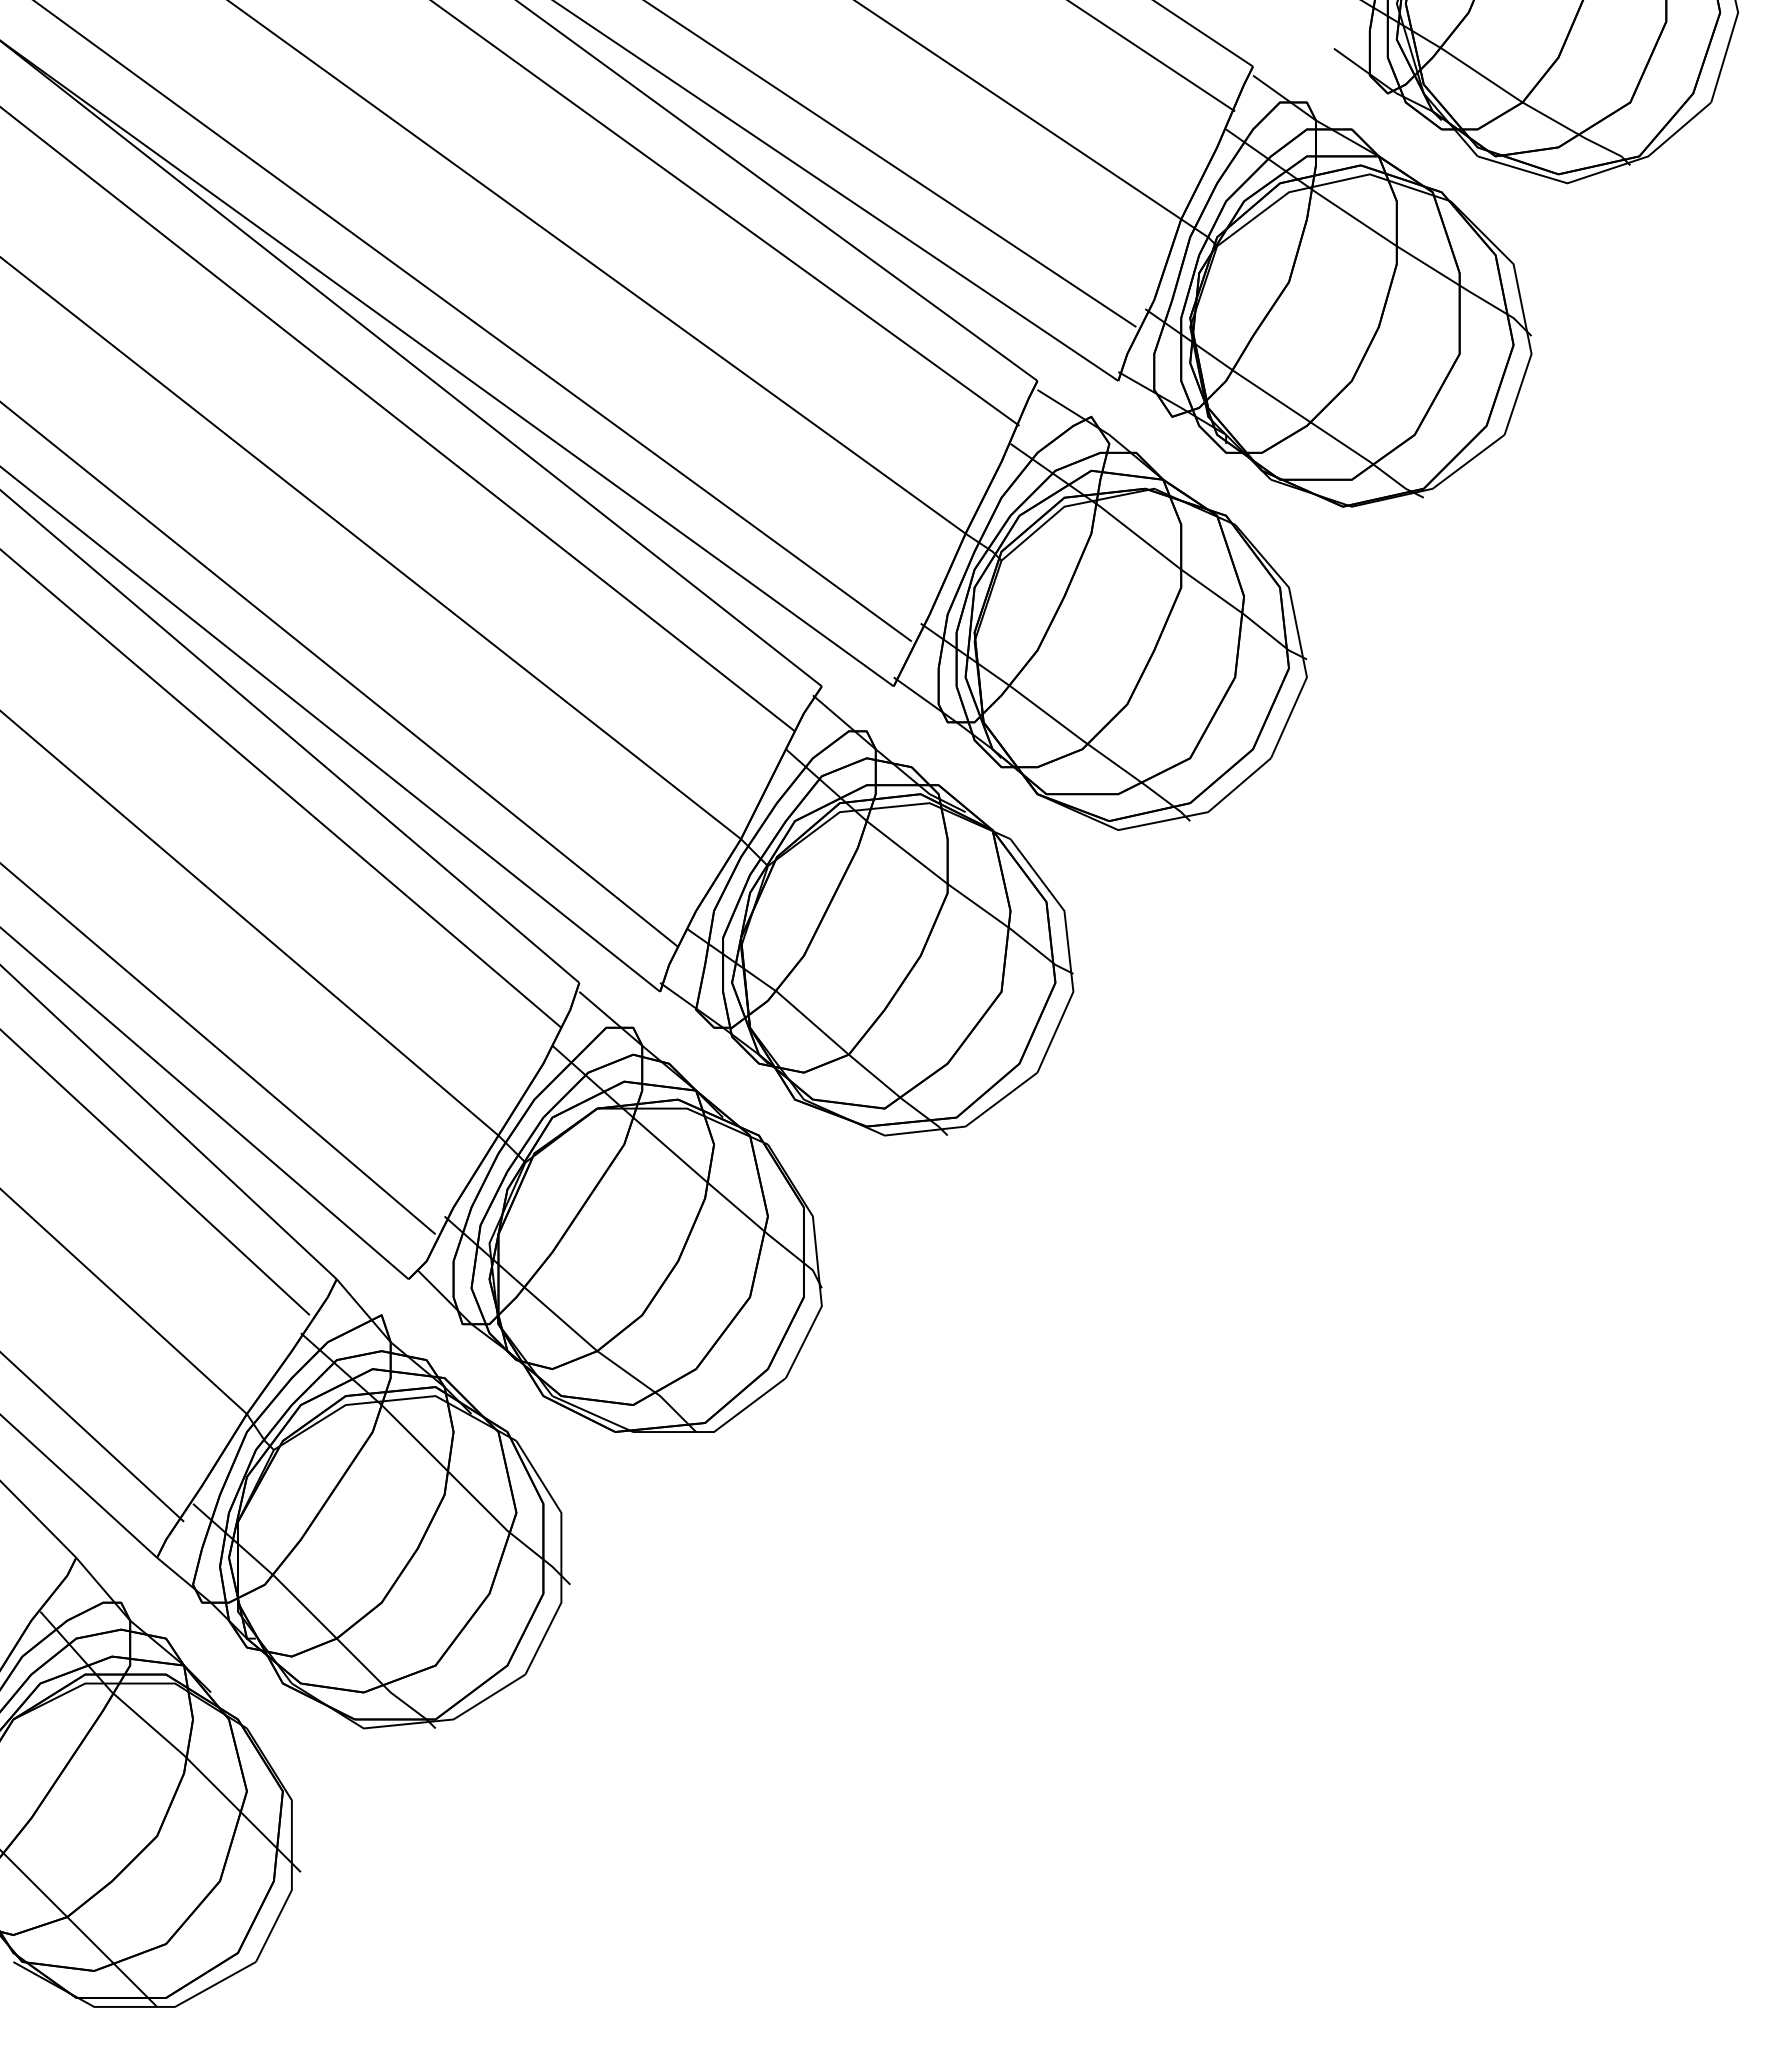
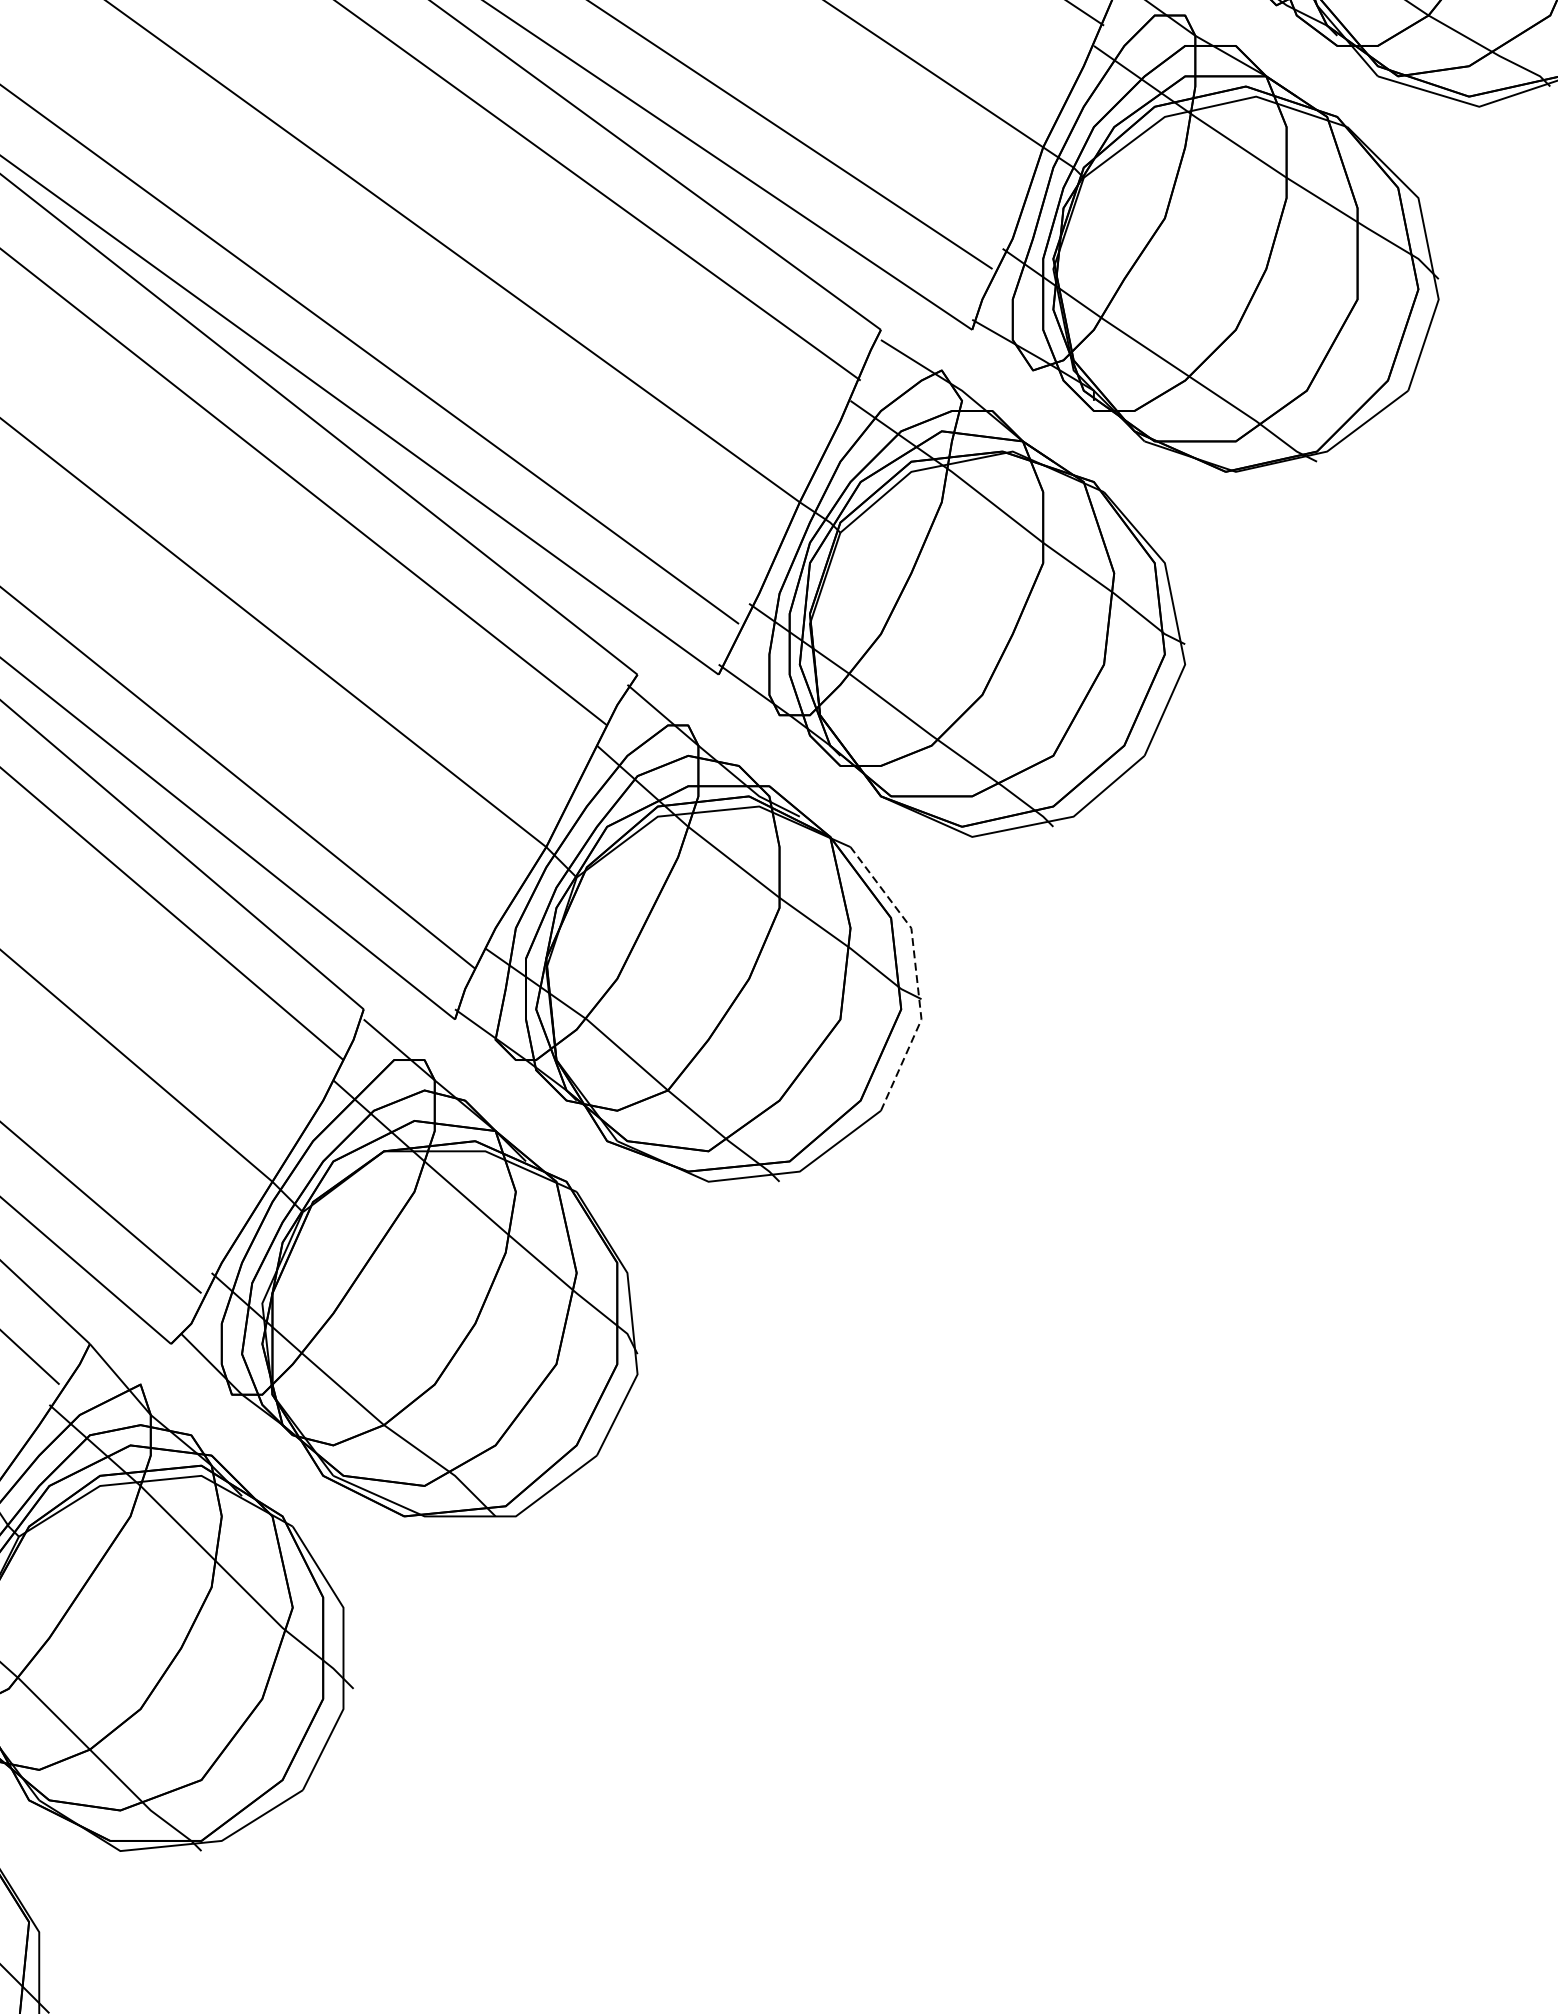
line: (1068, 950) -> (915, 972), solid -> dashed

